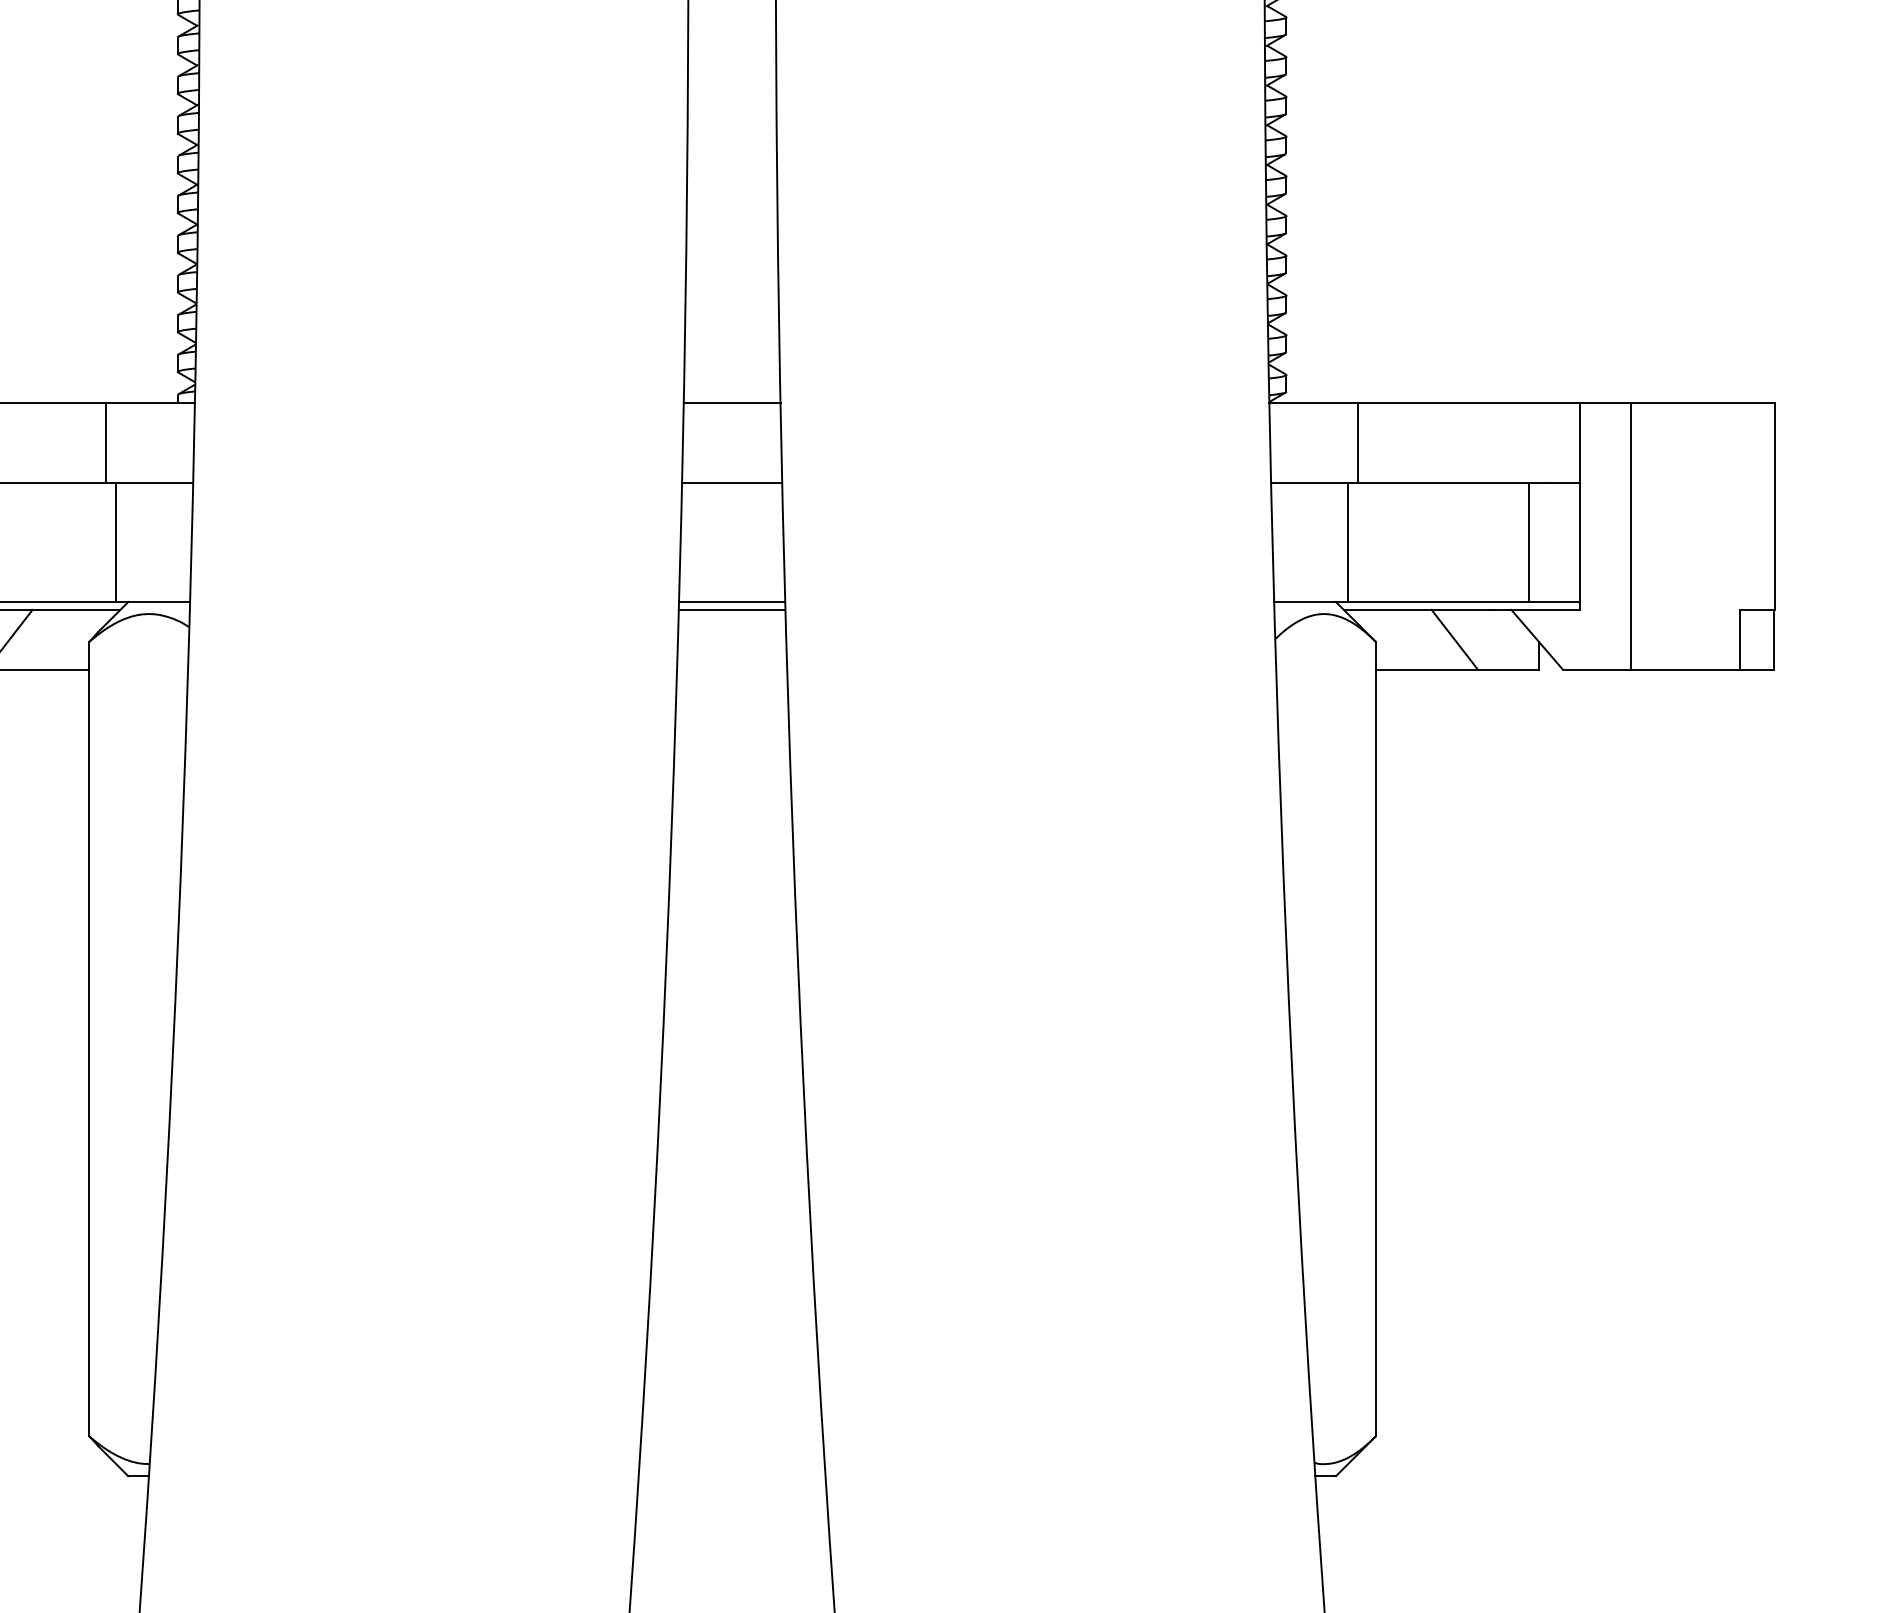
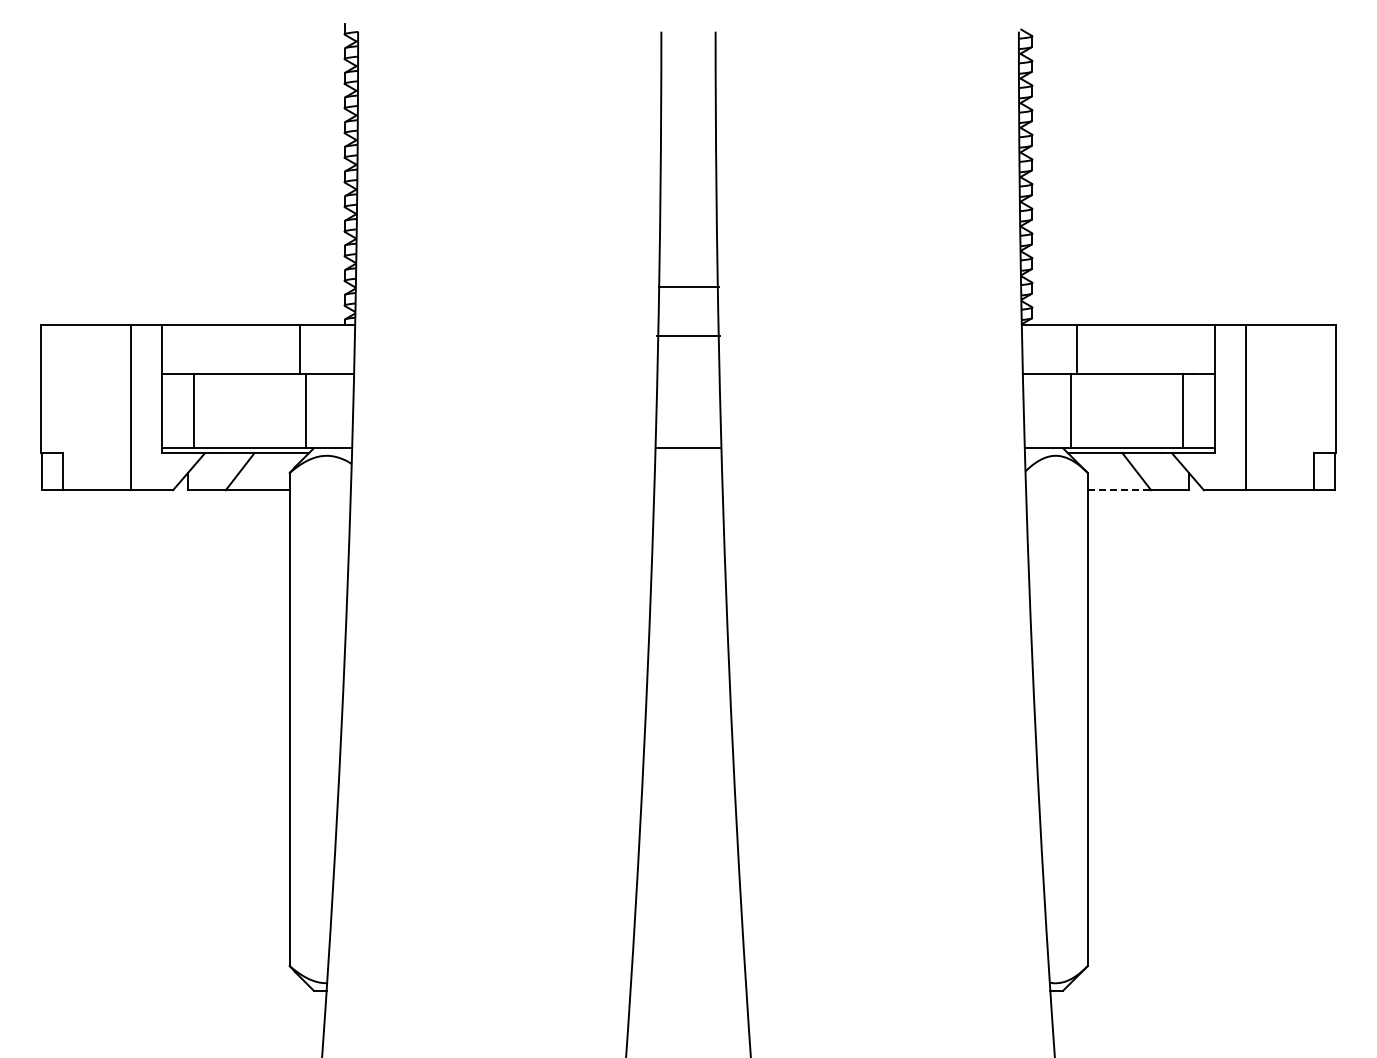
line: (732, 404) -> (688, 287), moved
line: (732, 482) -> (688, 336), moved
line: (732, 610) -> (688, 453), removed
line: (1426, 669) -> (1119, 490), solid -> dashed

